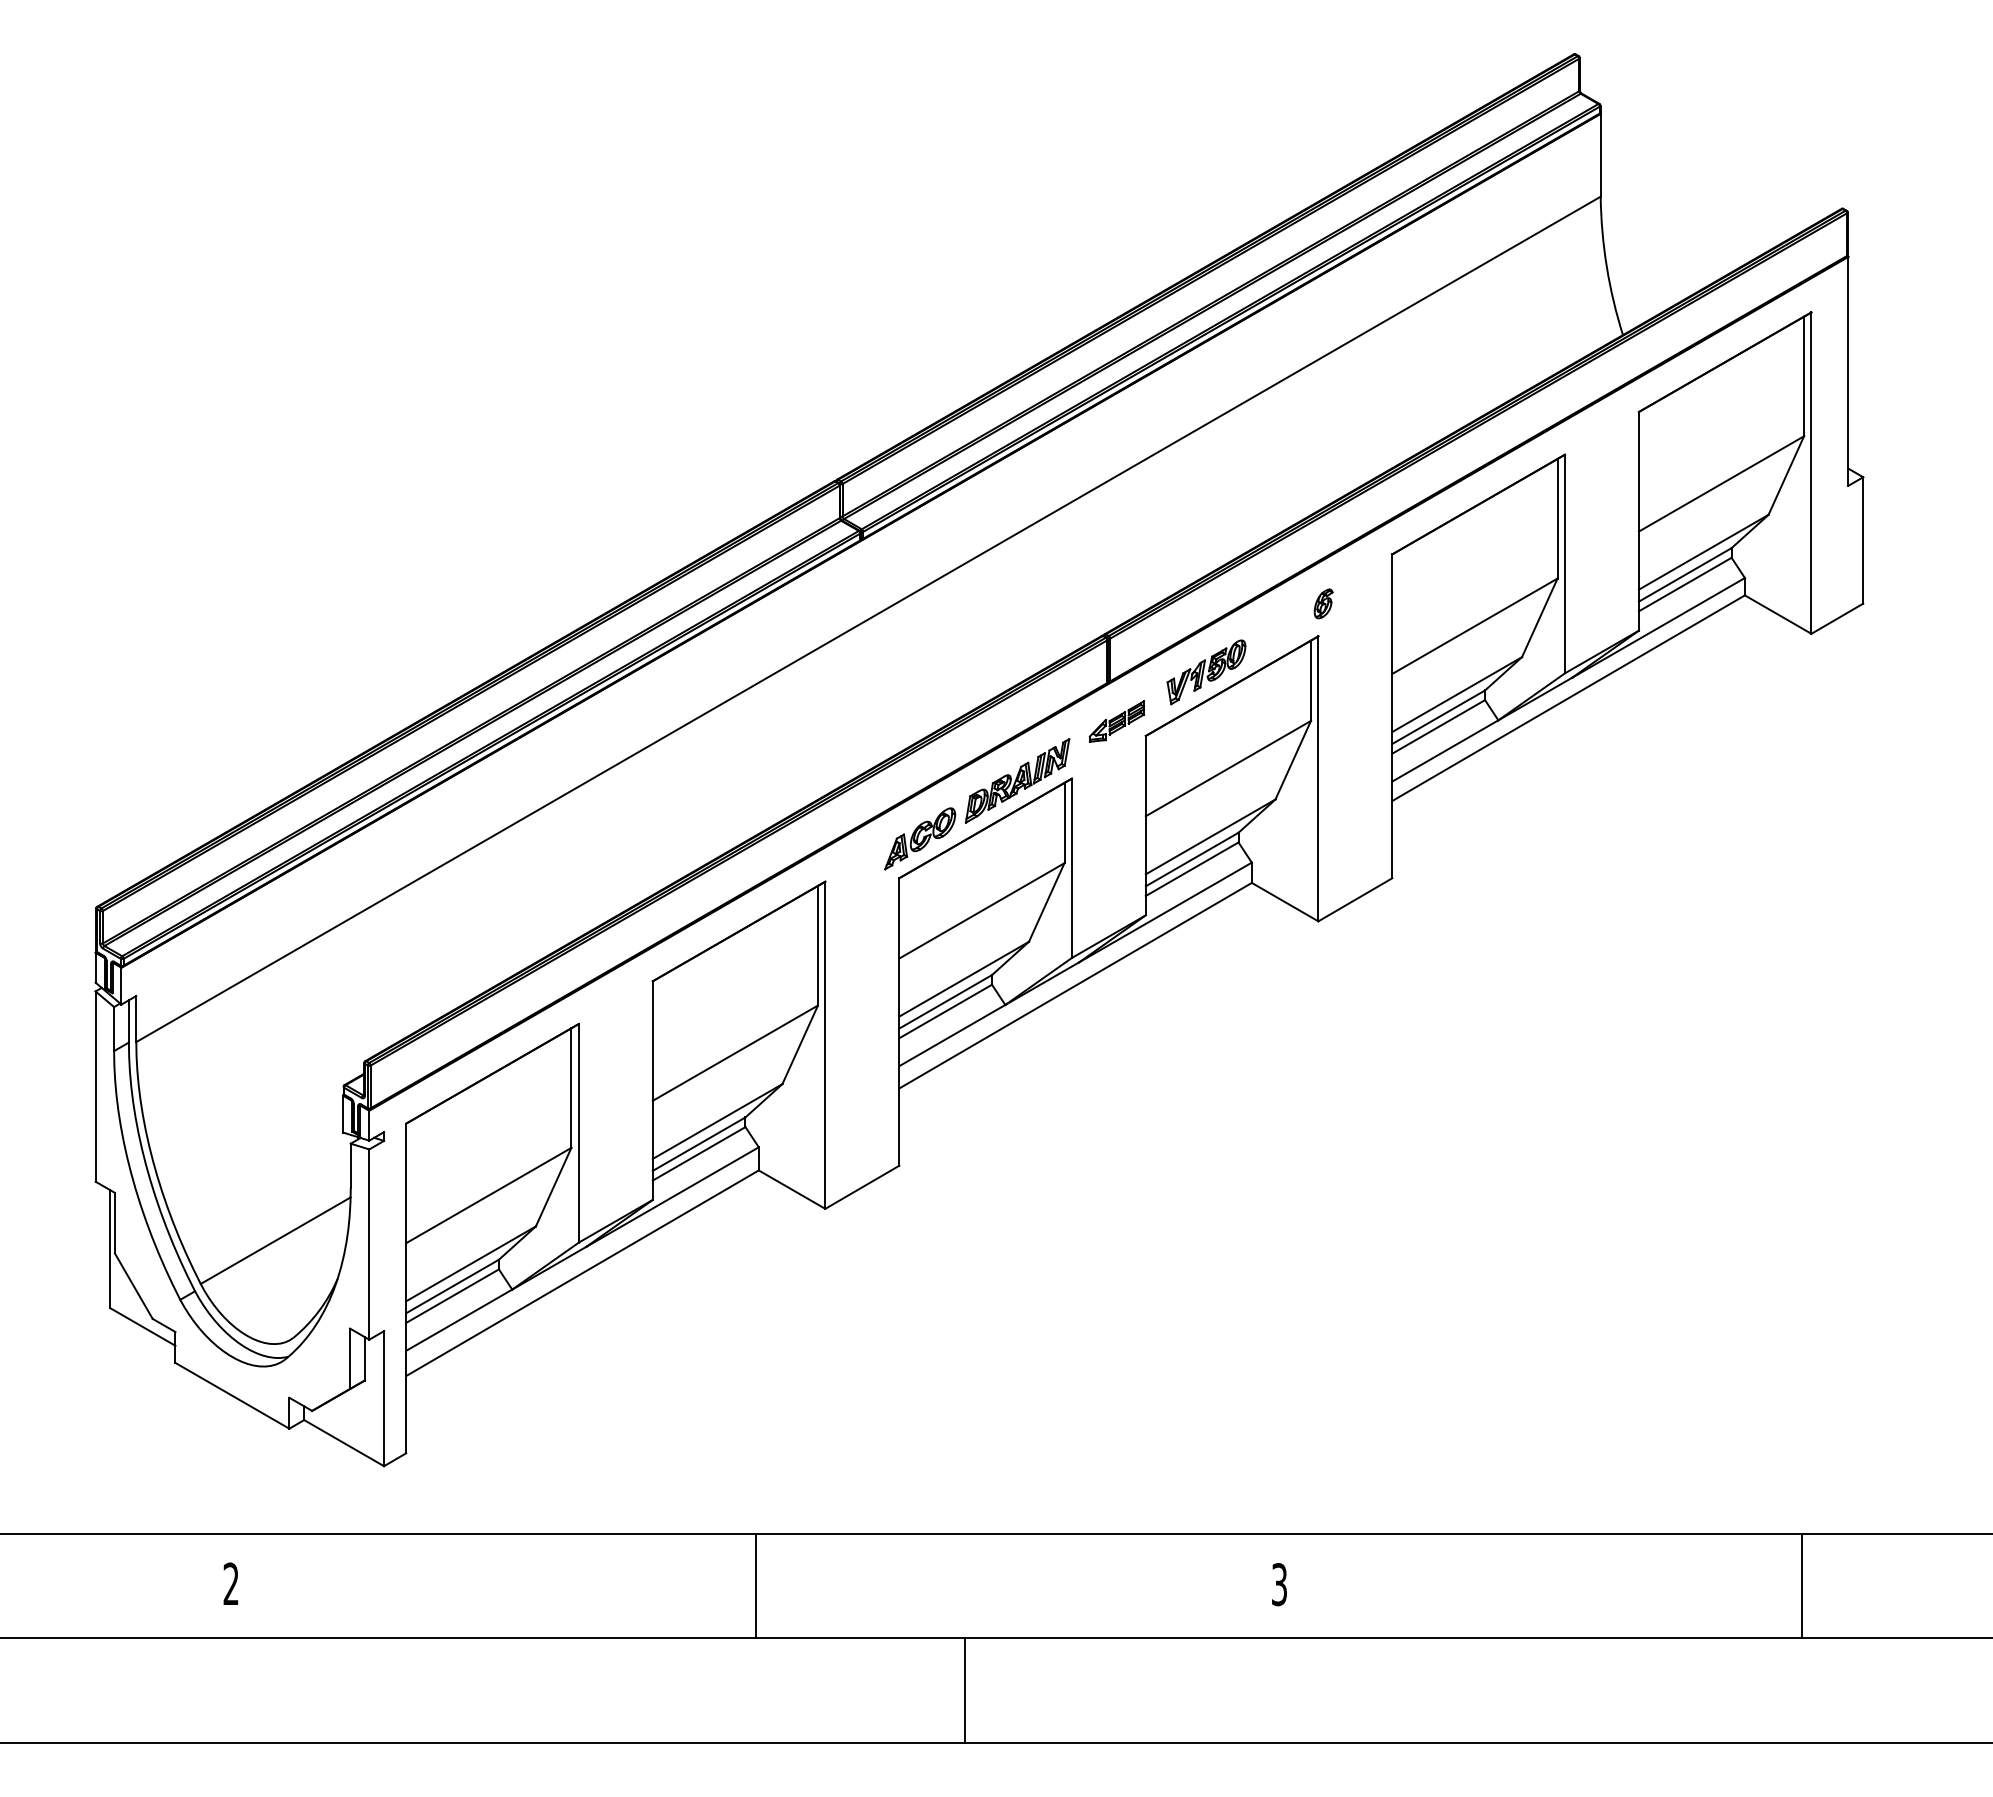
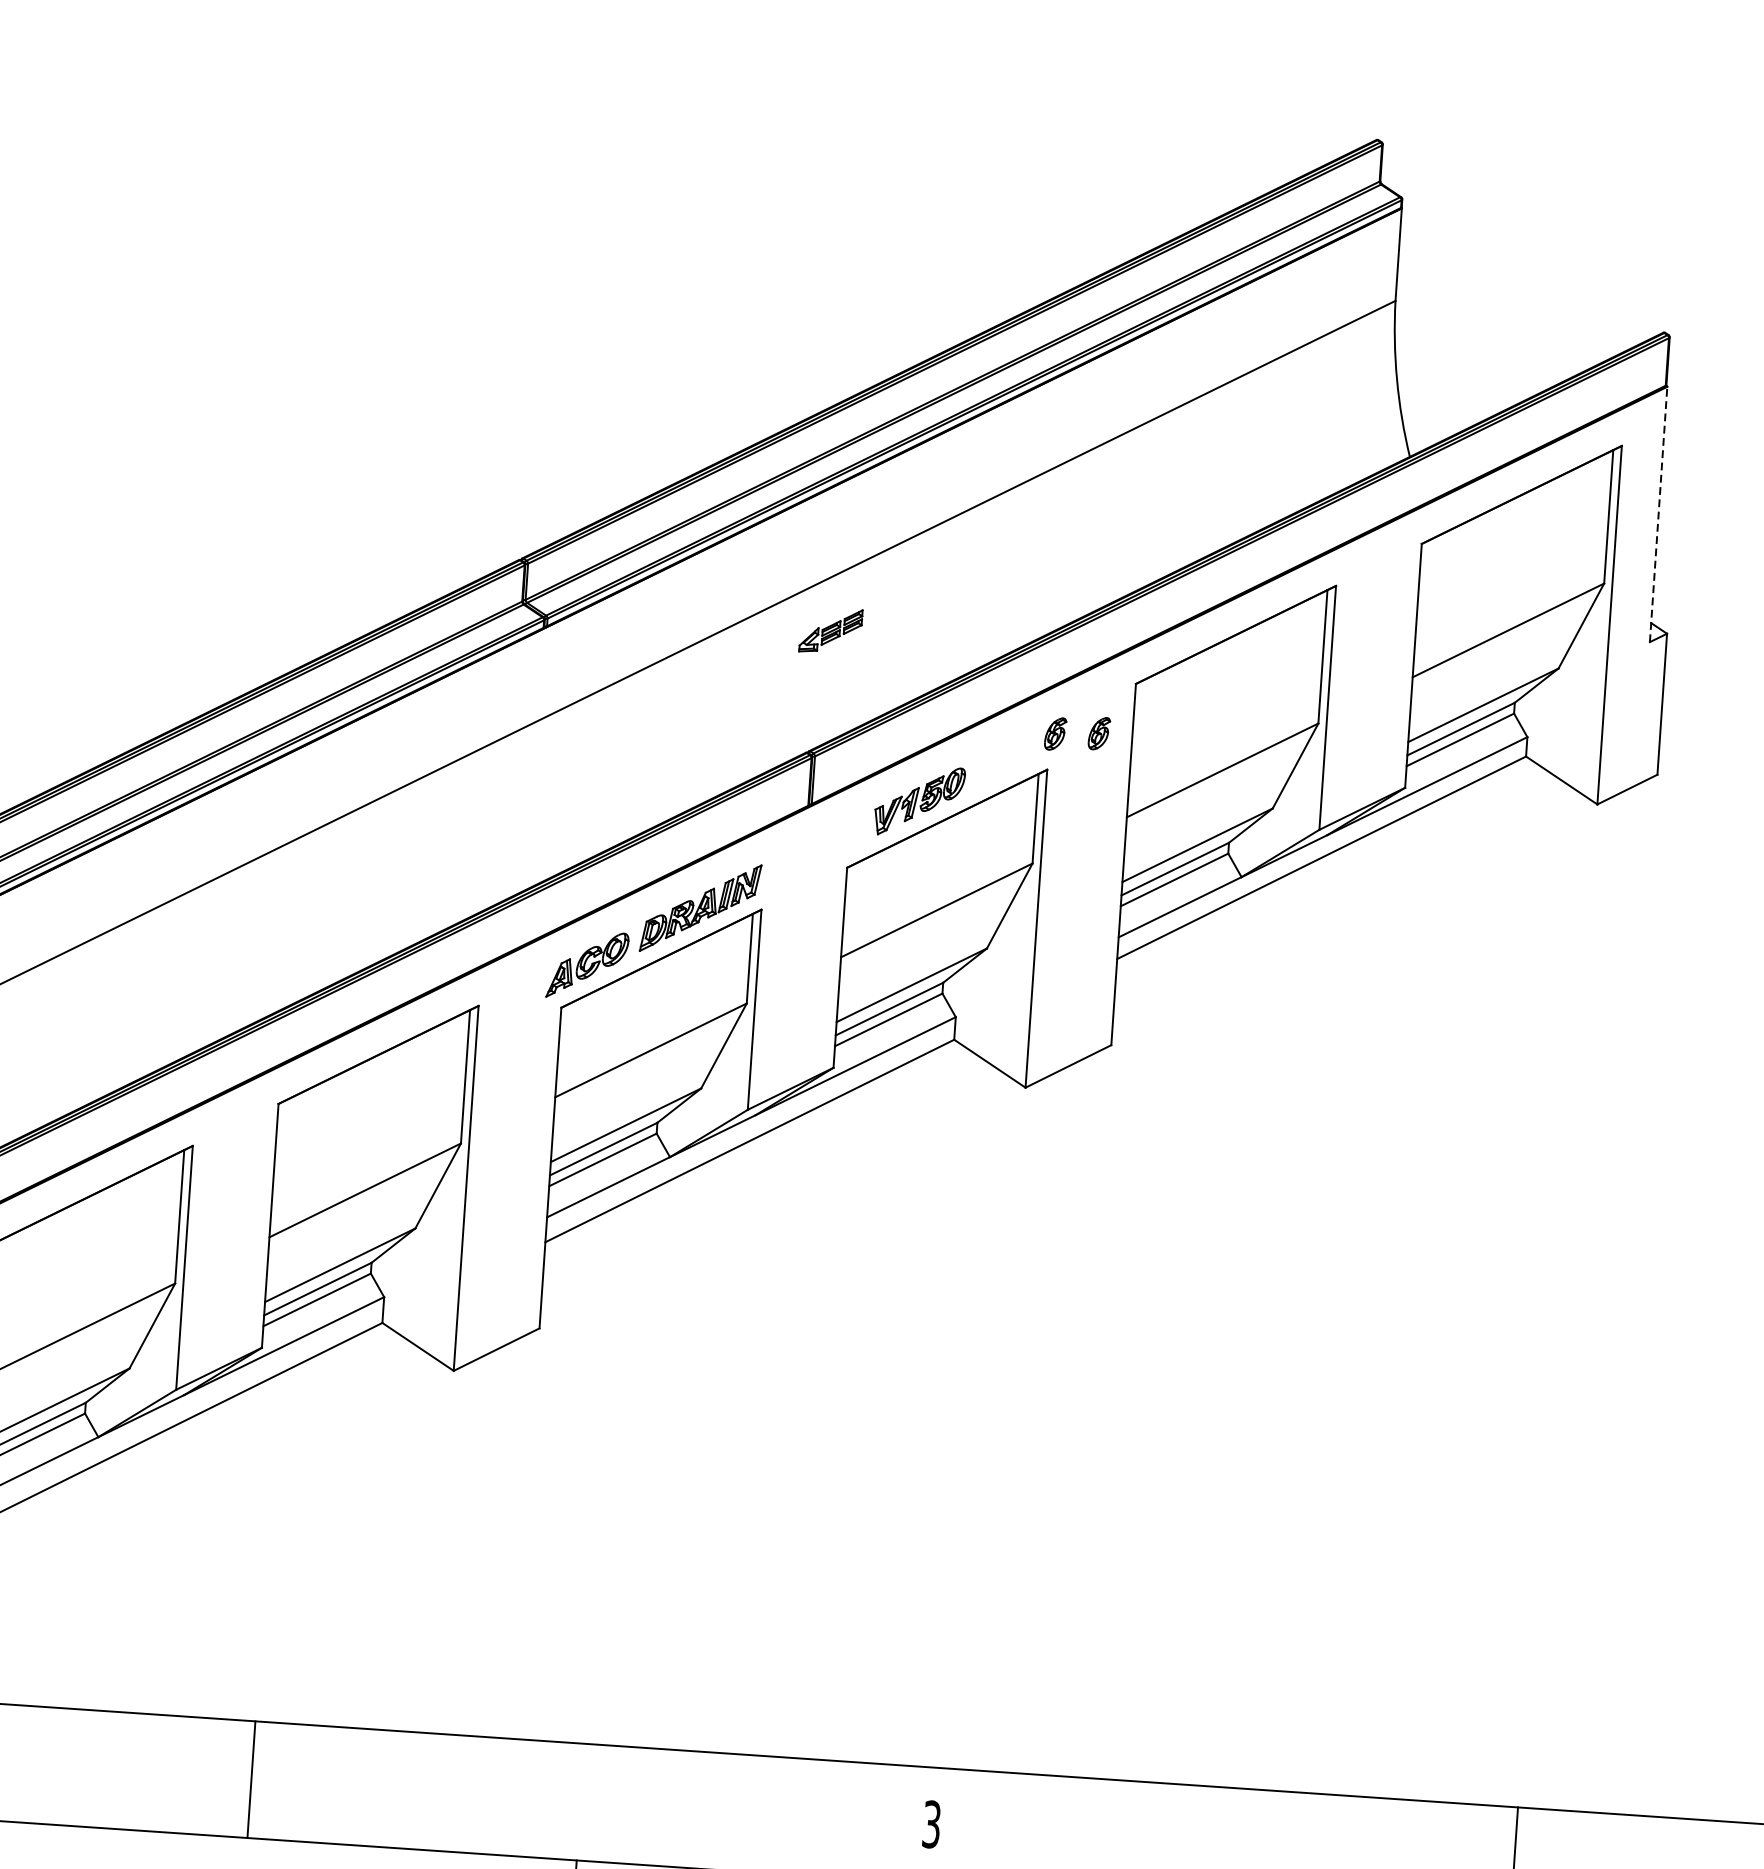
line: (1848, 370) -> (1658, 513), solid -> dashed
part: (1362, 600) -> (1099, 733), added
part: (1116, 721) -> (830, 630), moved
line: (755, 1585) -> (251, 1779), moved

